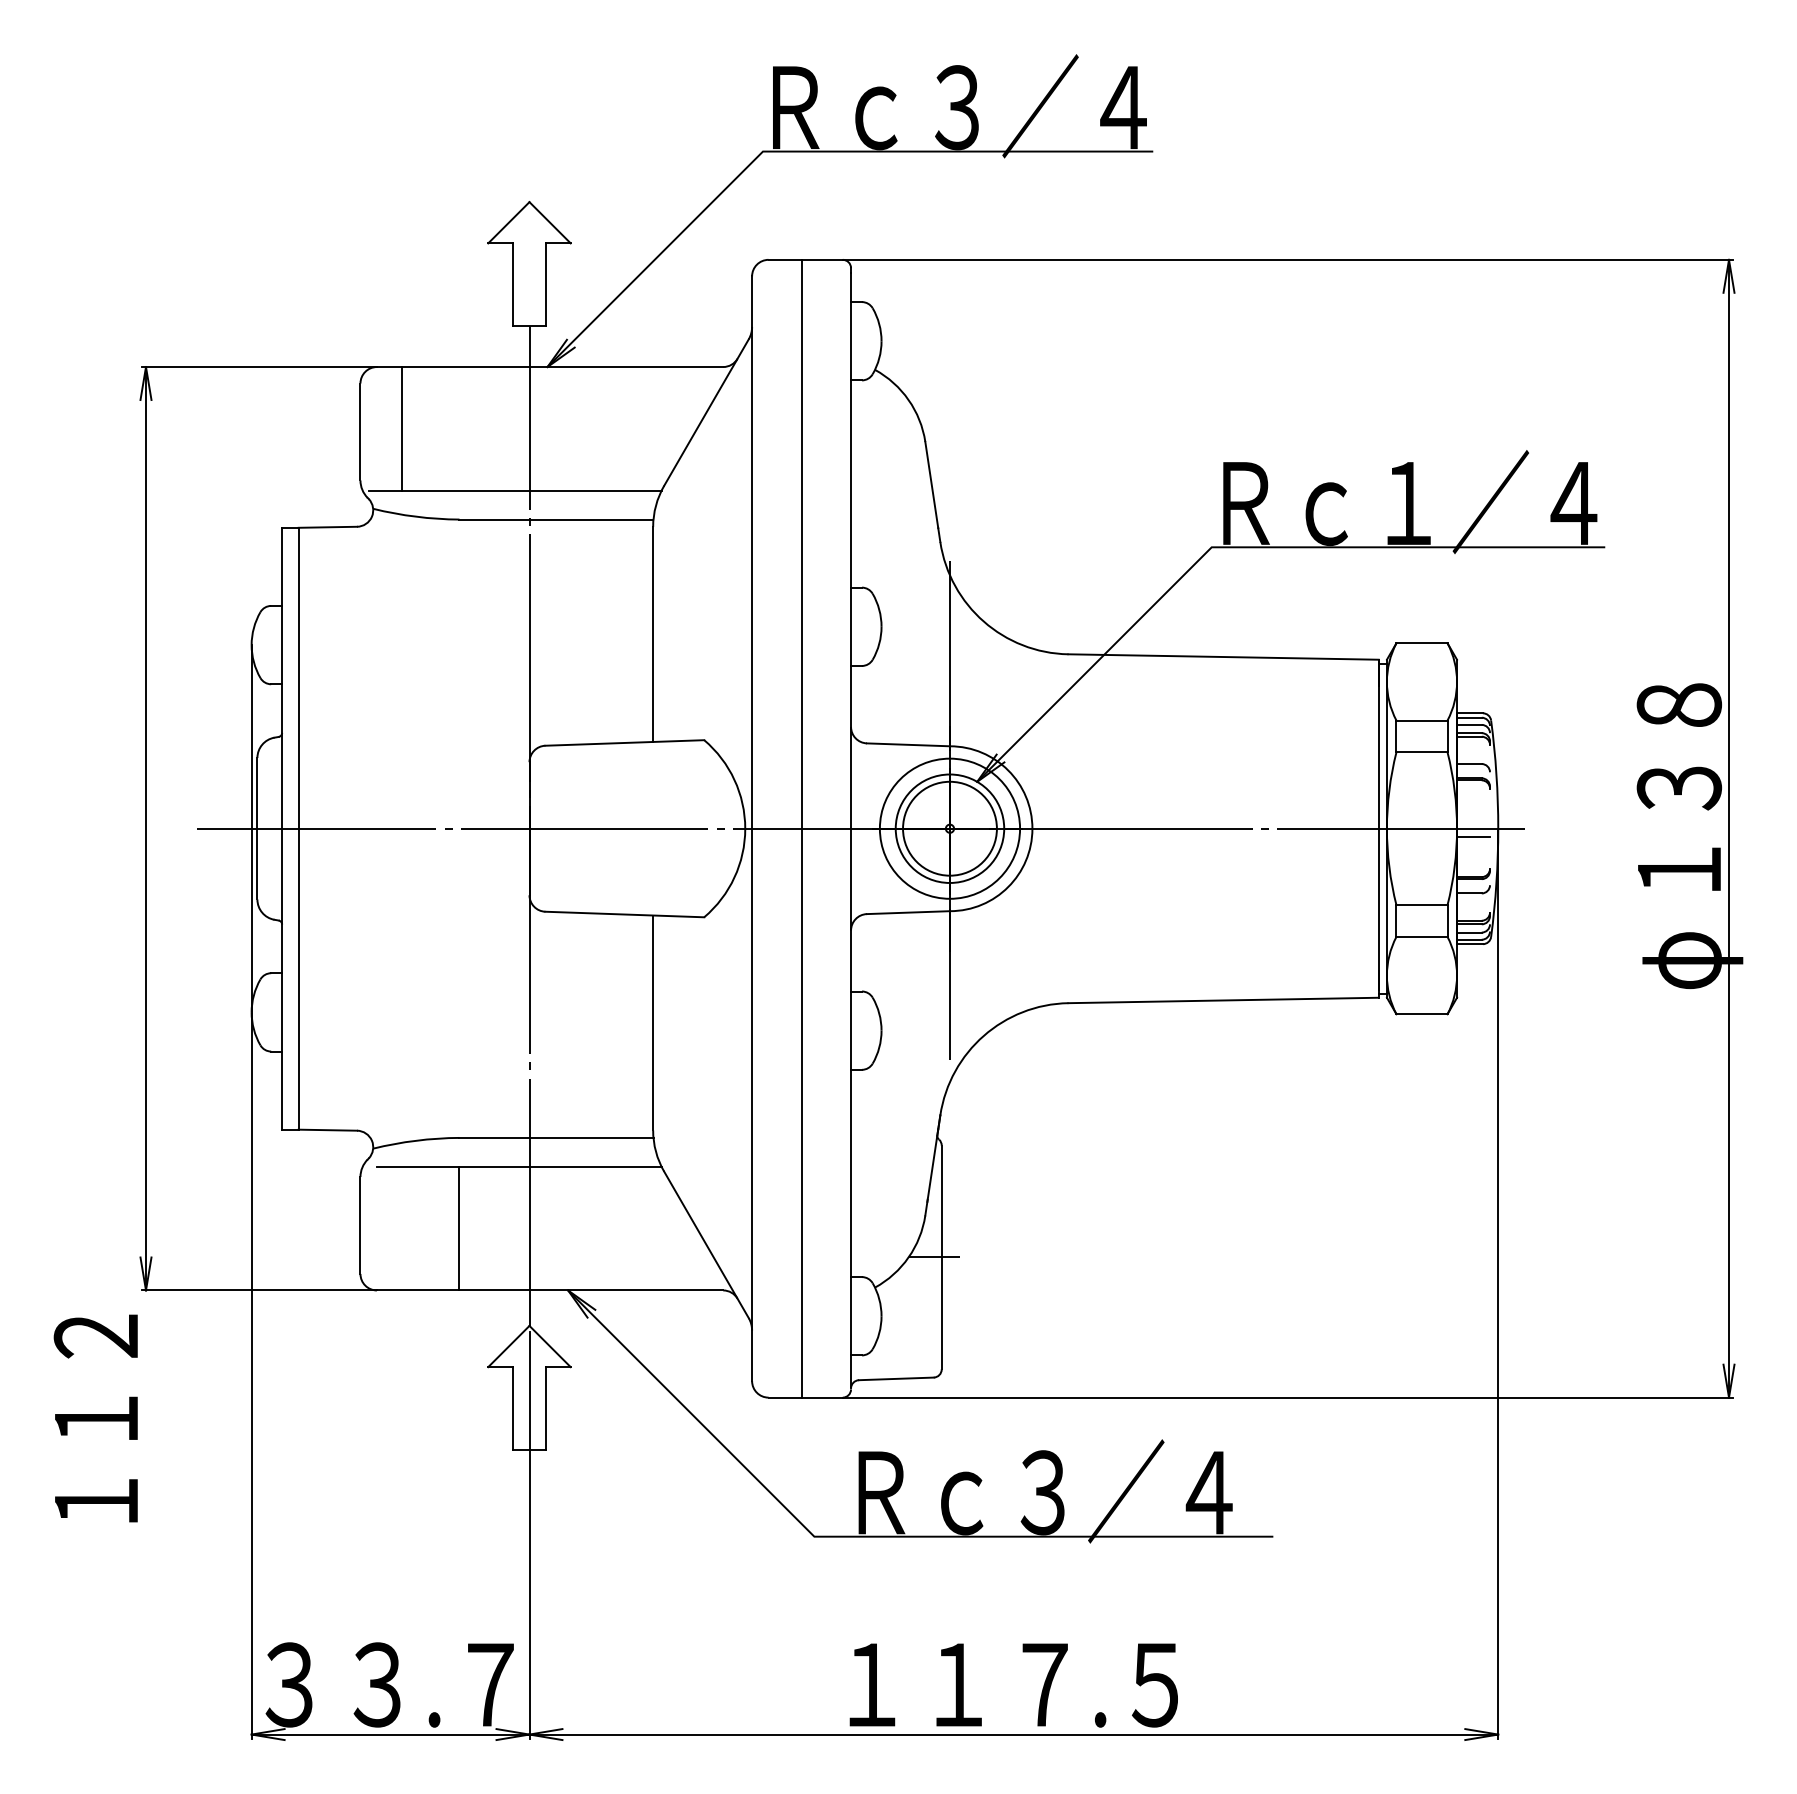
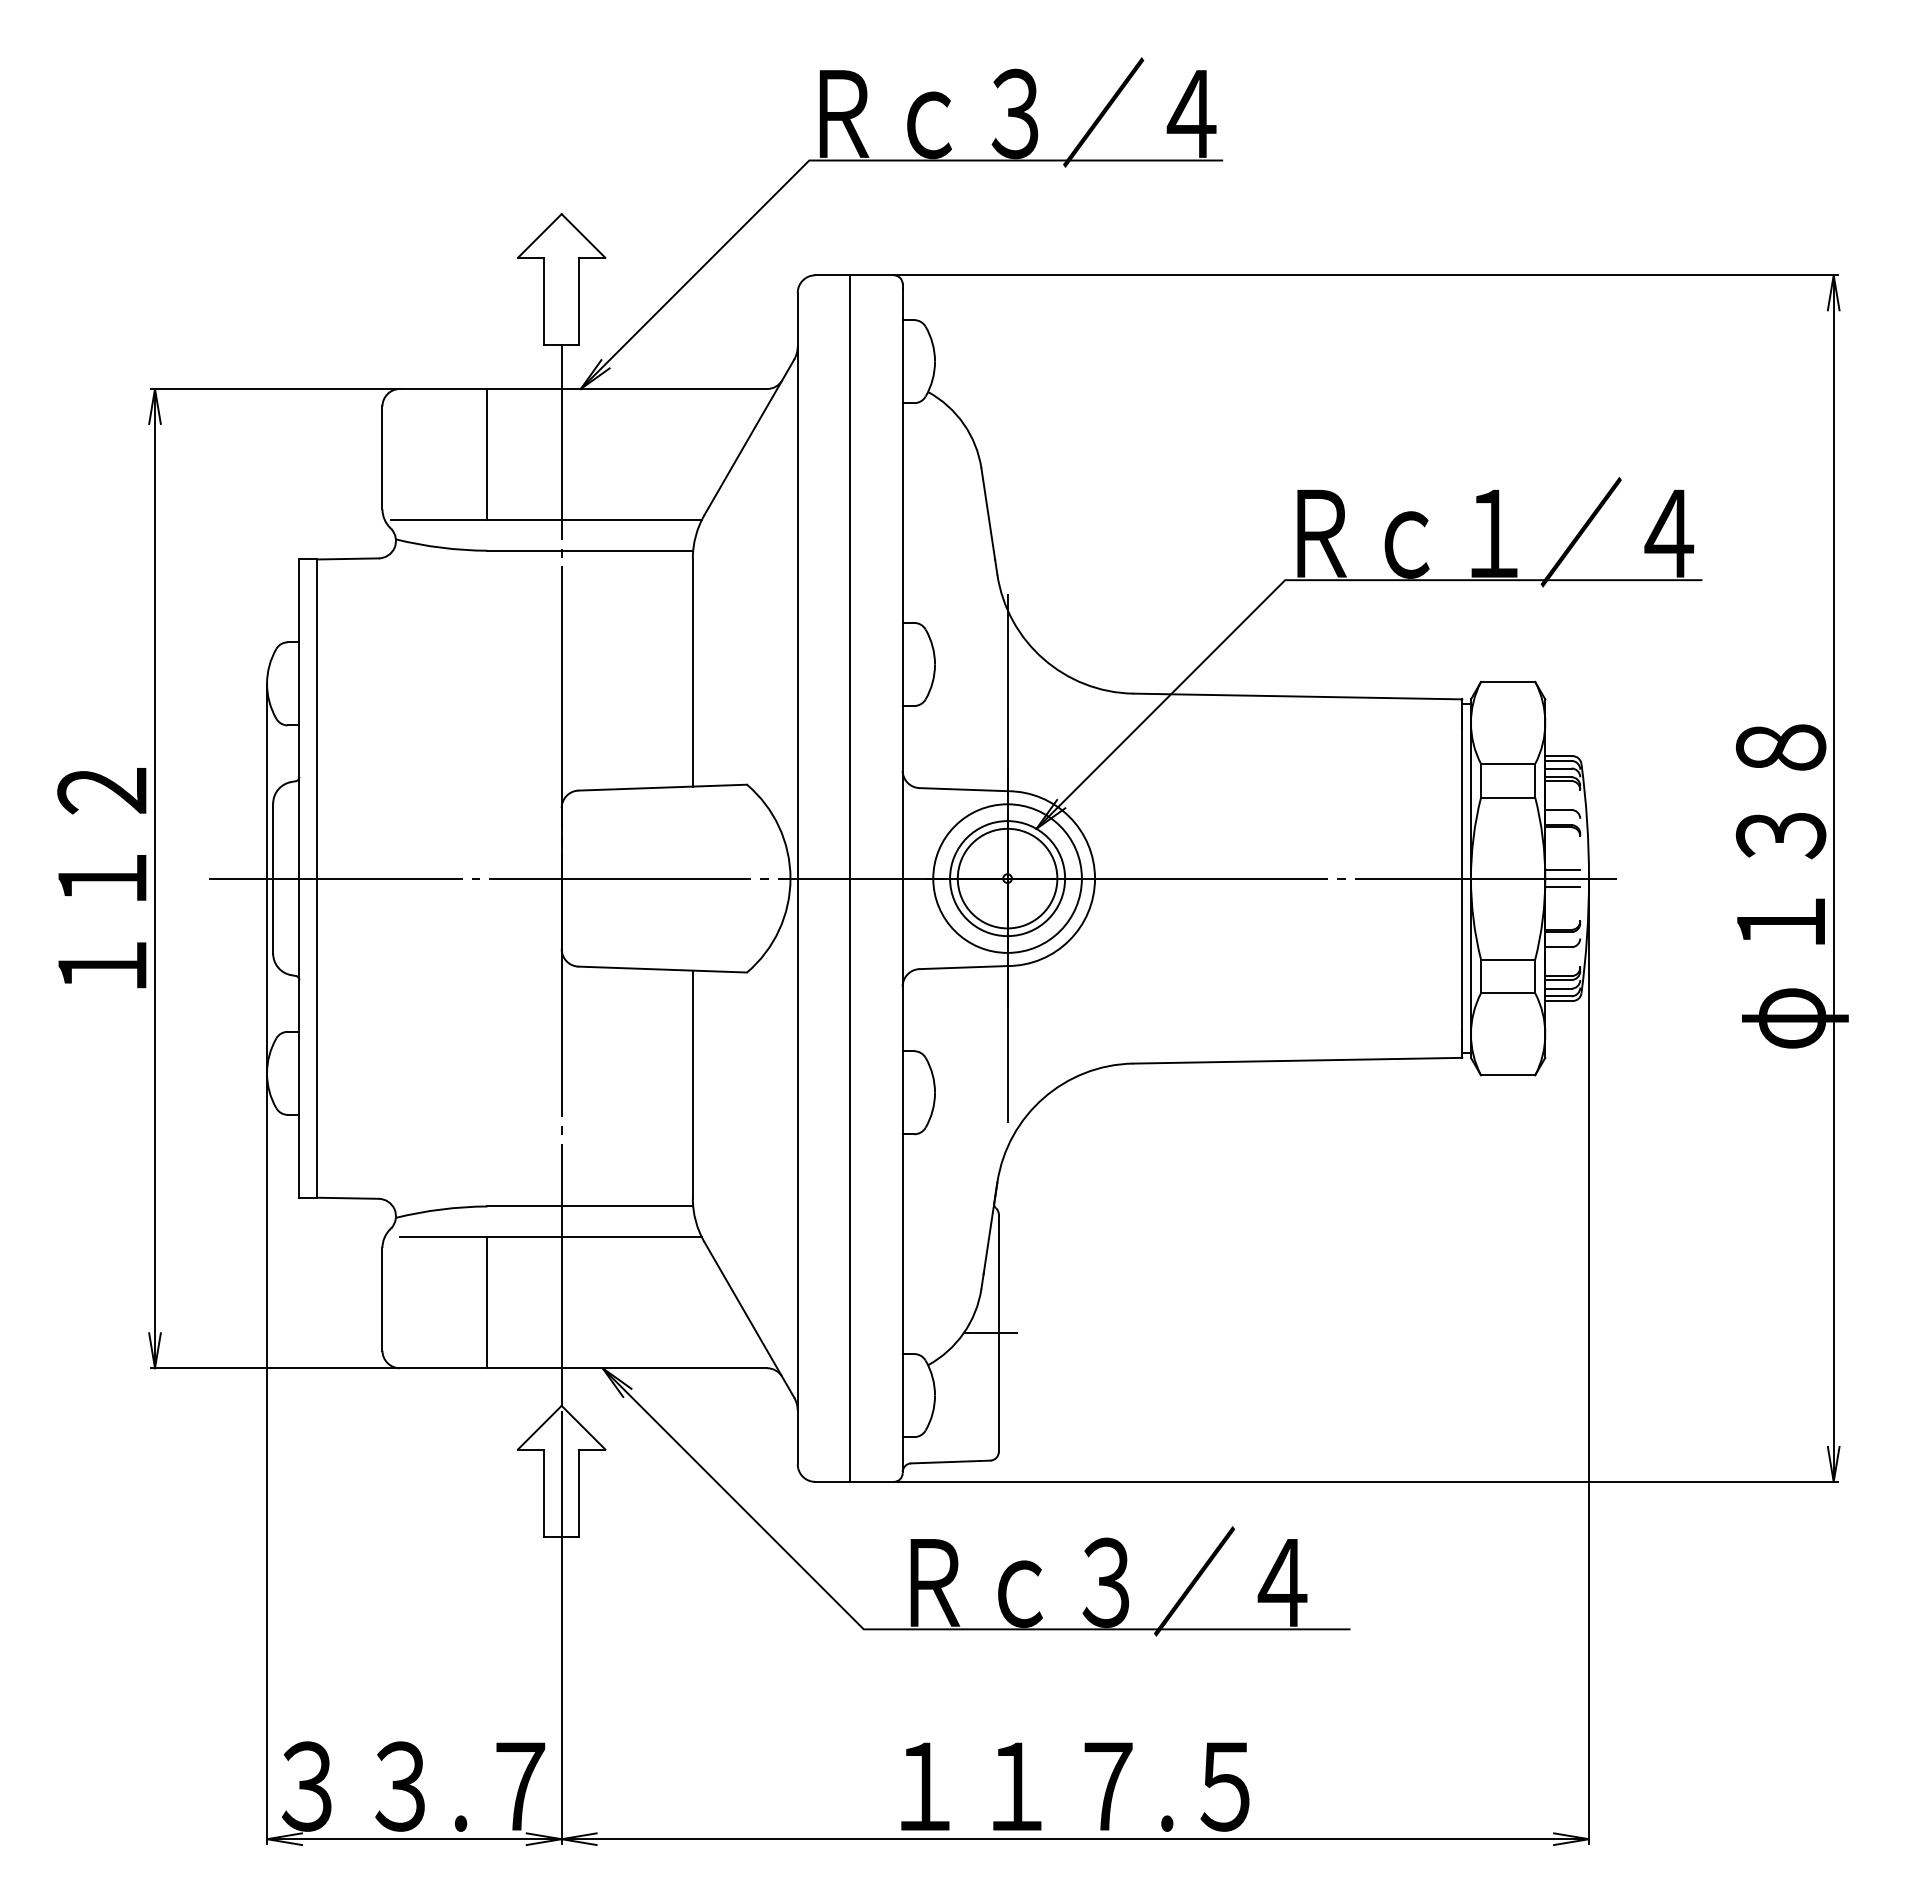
line: (402, 428) -> (487, 454), moved
line: (1473, 820) -> (1562, 869), added
text: (95, 1418) -> (101, 878), moved

